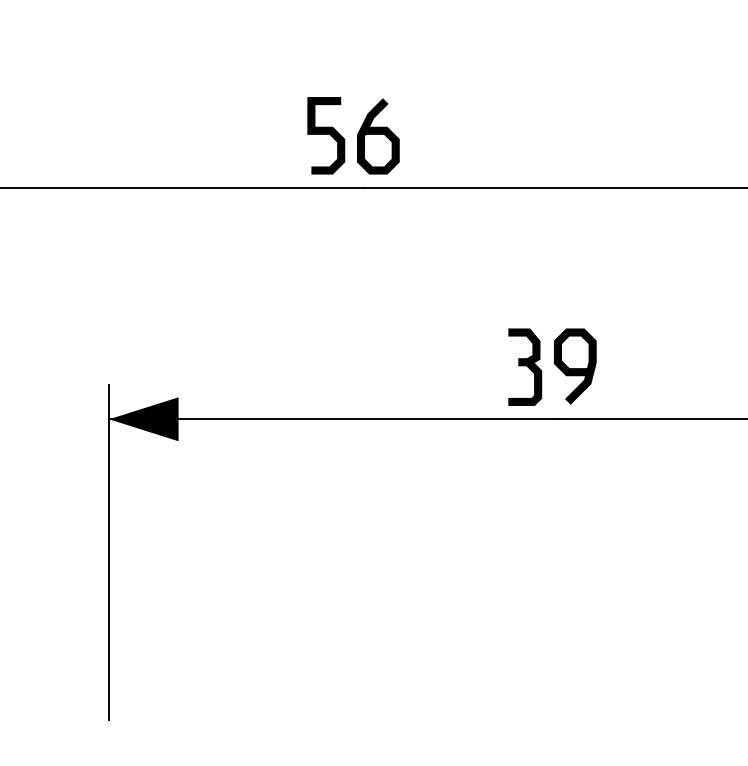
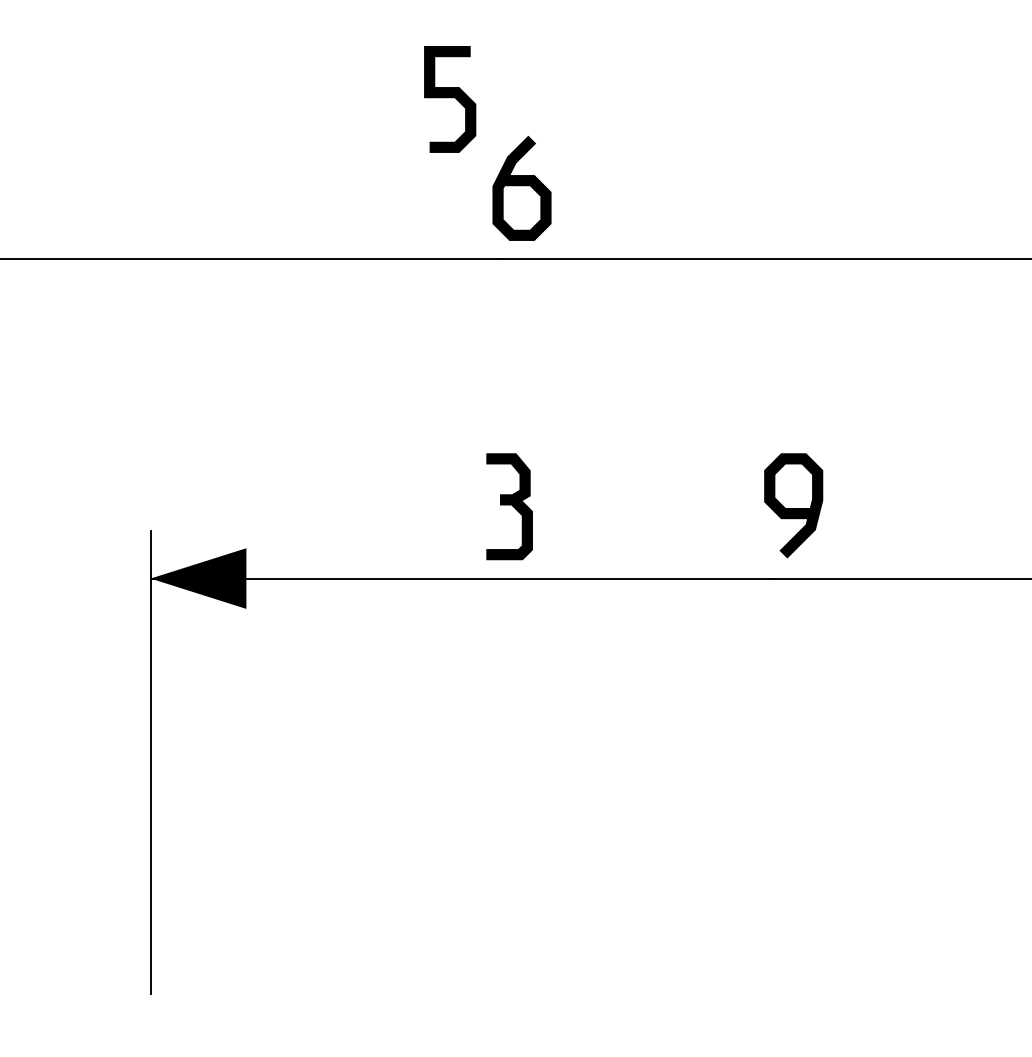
curve: (326, 135) -> (450, 98), moved
part: (525, 367) -> (509, 506), moved

